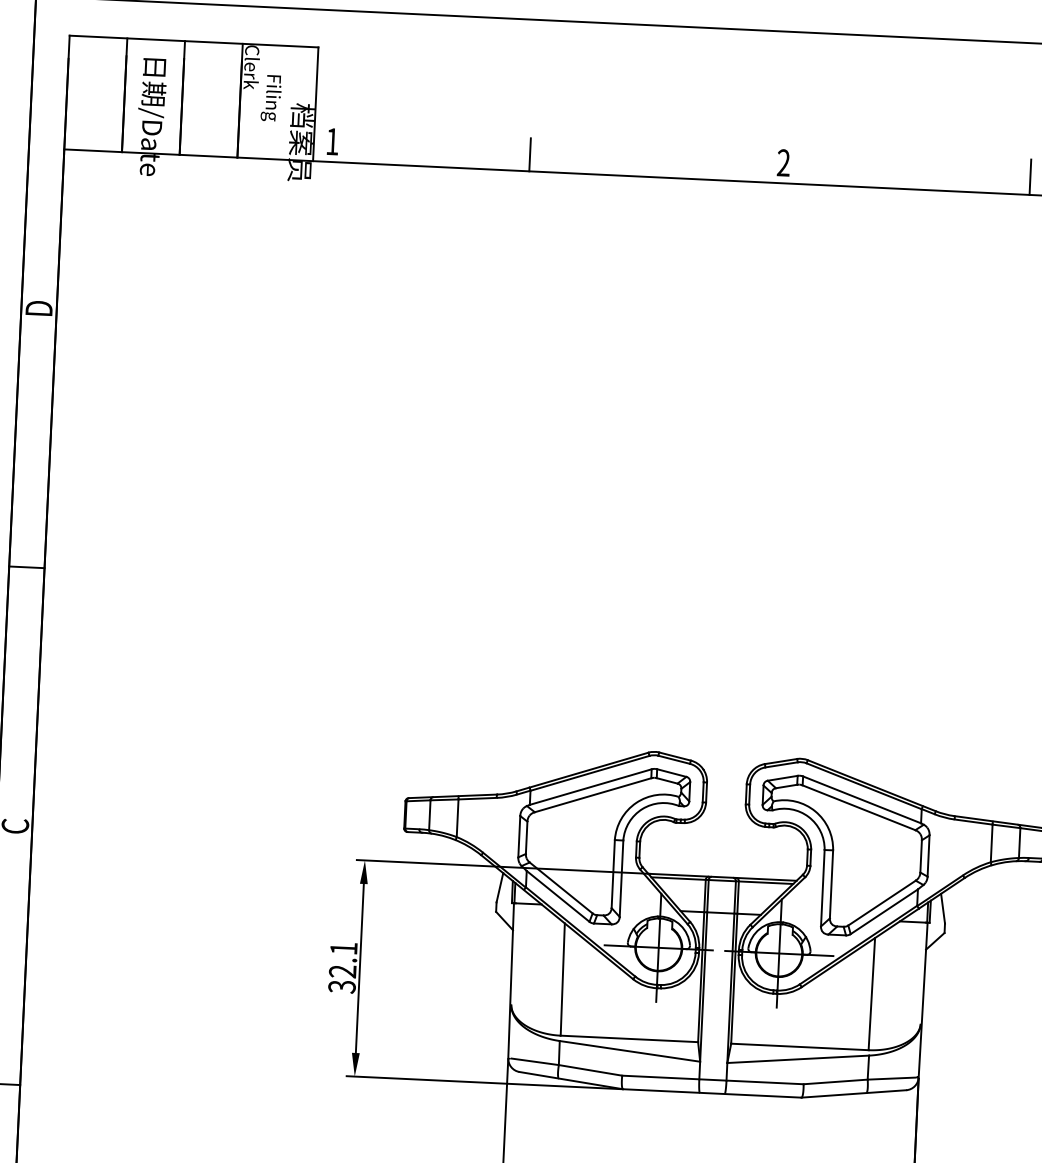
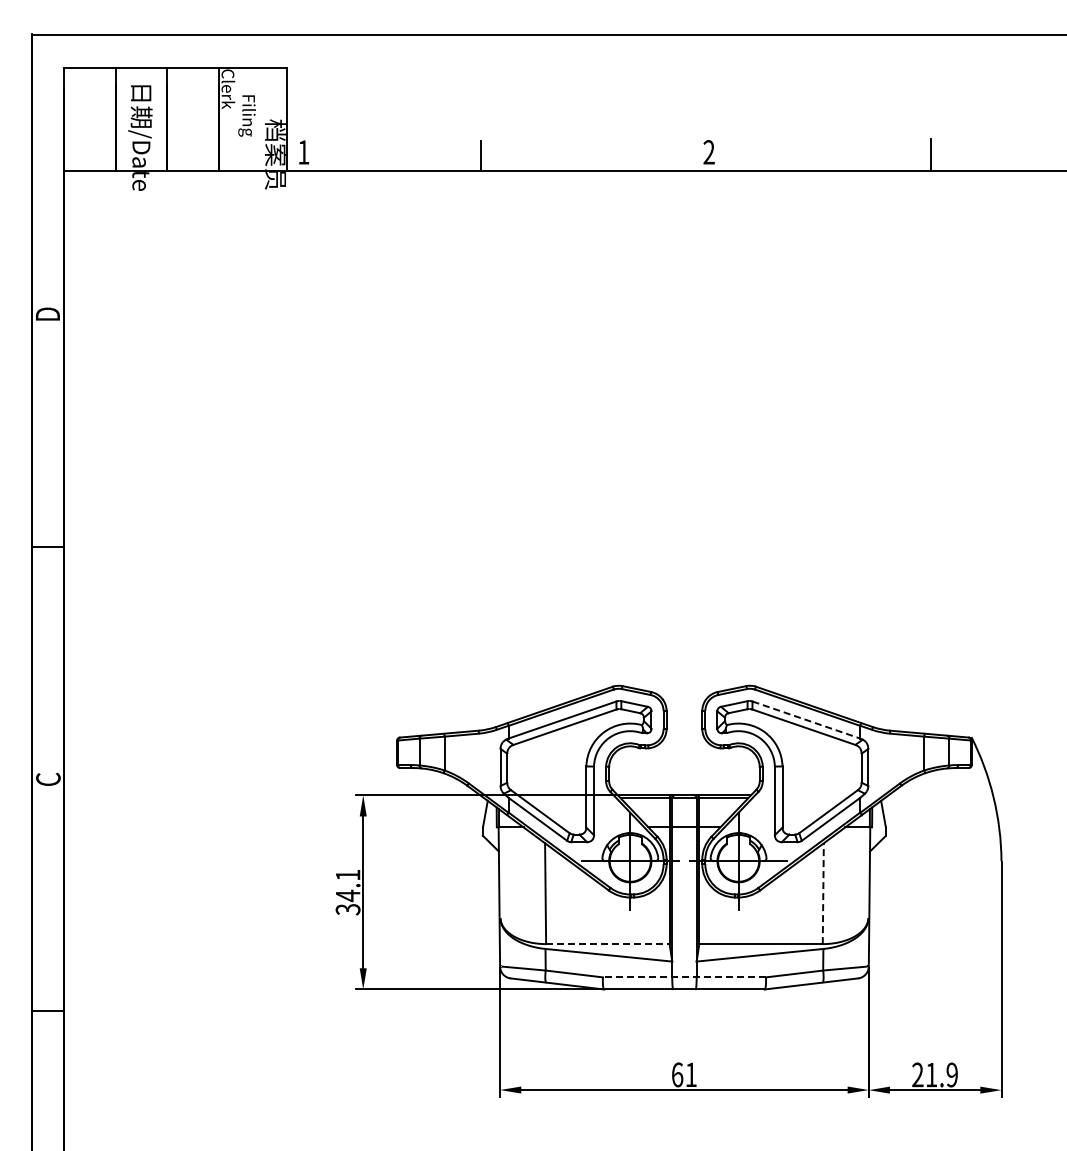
line: (862, 800) -> (806, 720), solid -> dashed
text: (342, 971) -> (347, 895), 32.1 -> 34.1
line: (872, 993) -> (823, 893), solid -> dashed
line: (628, 1039) -> (607, 944), solid -> dashed
line: (711, 1080) -> (683, 977), solid -> dashed

